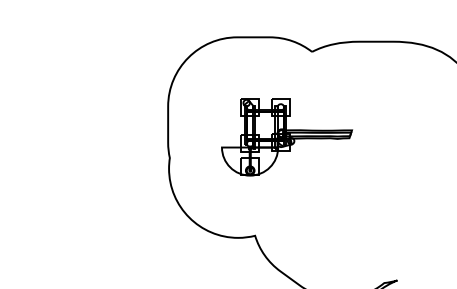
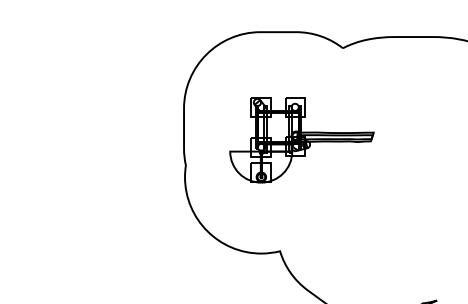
part: (287, 137) -> (302, 140), moved

